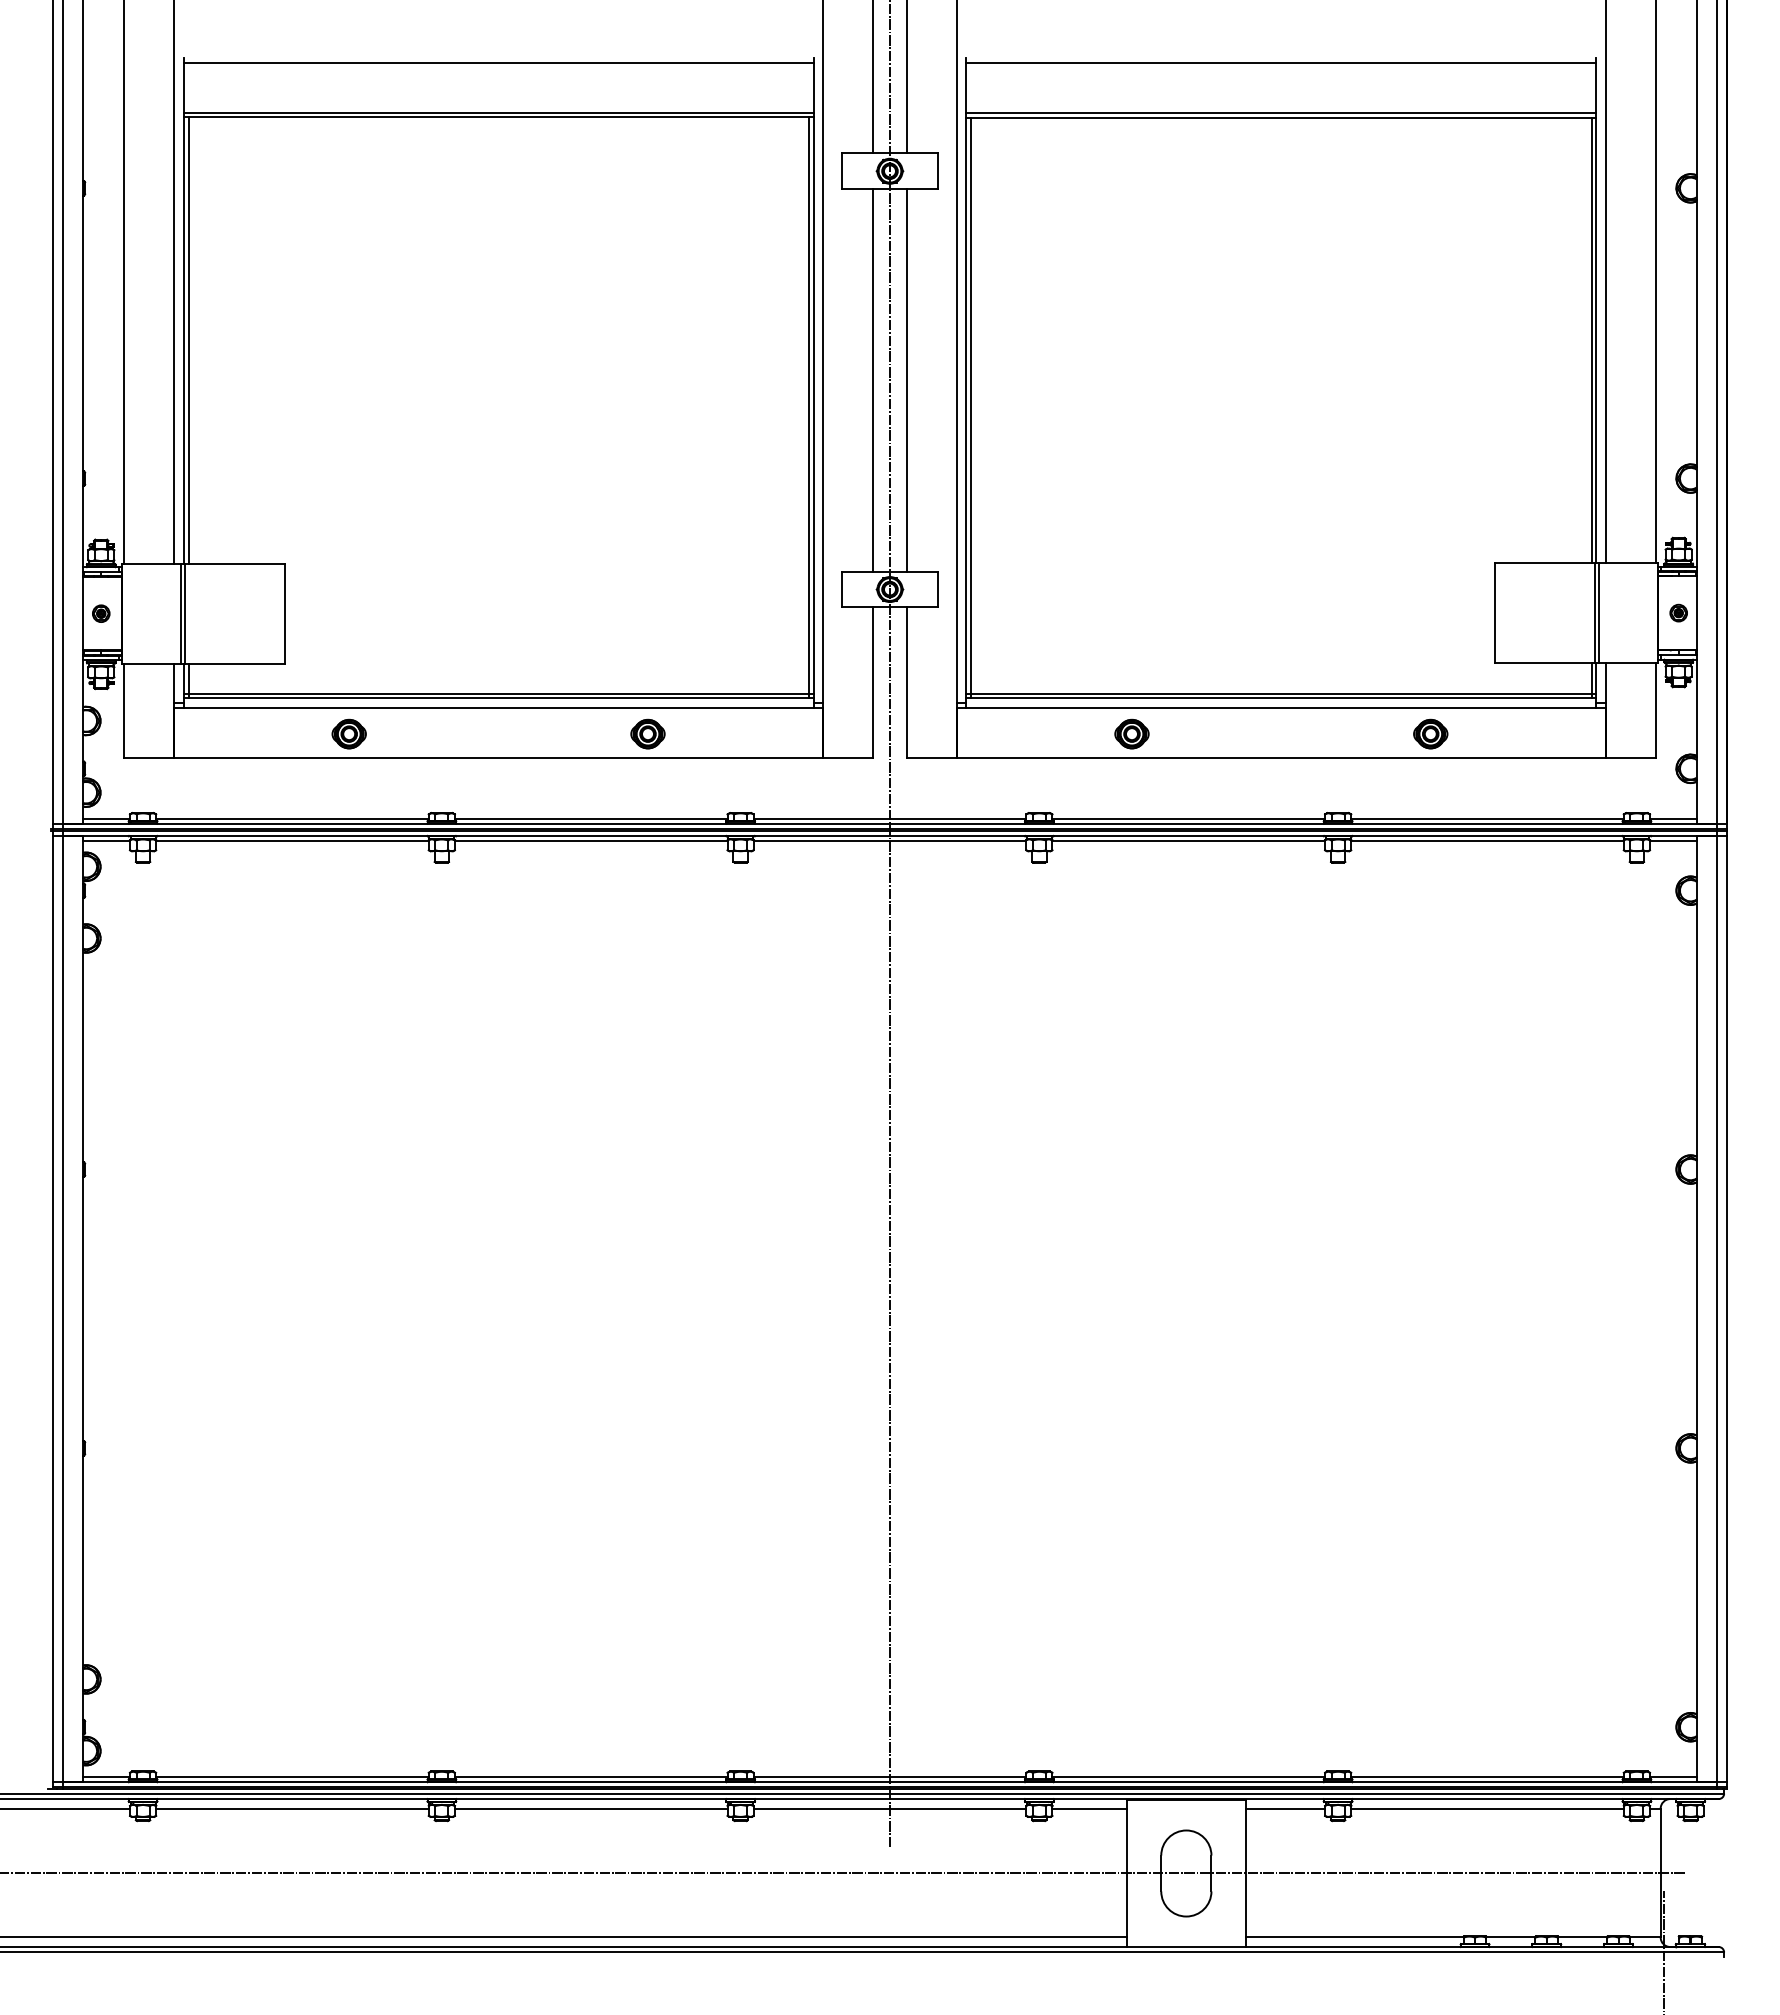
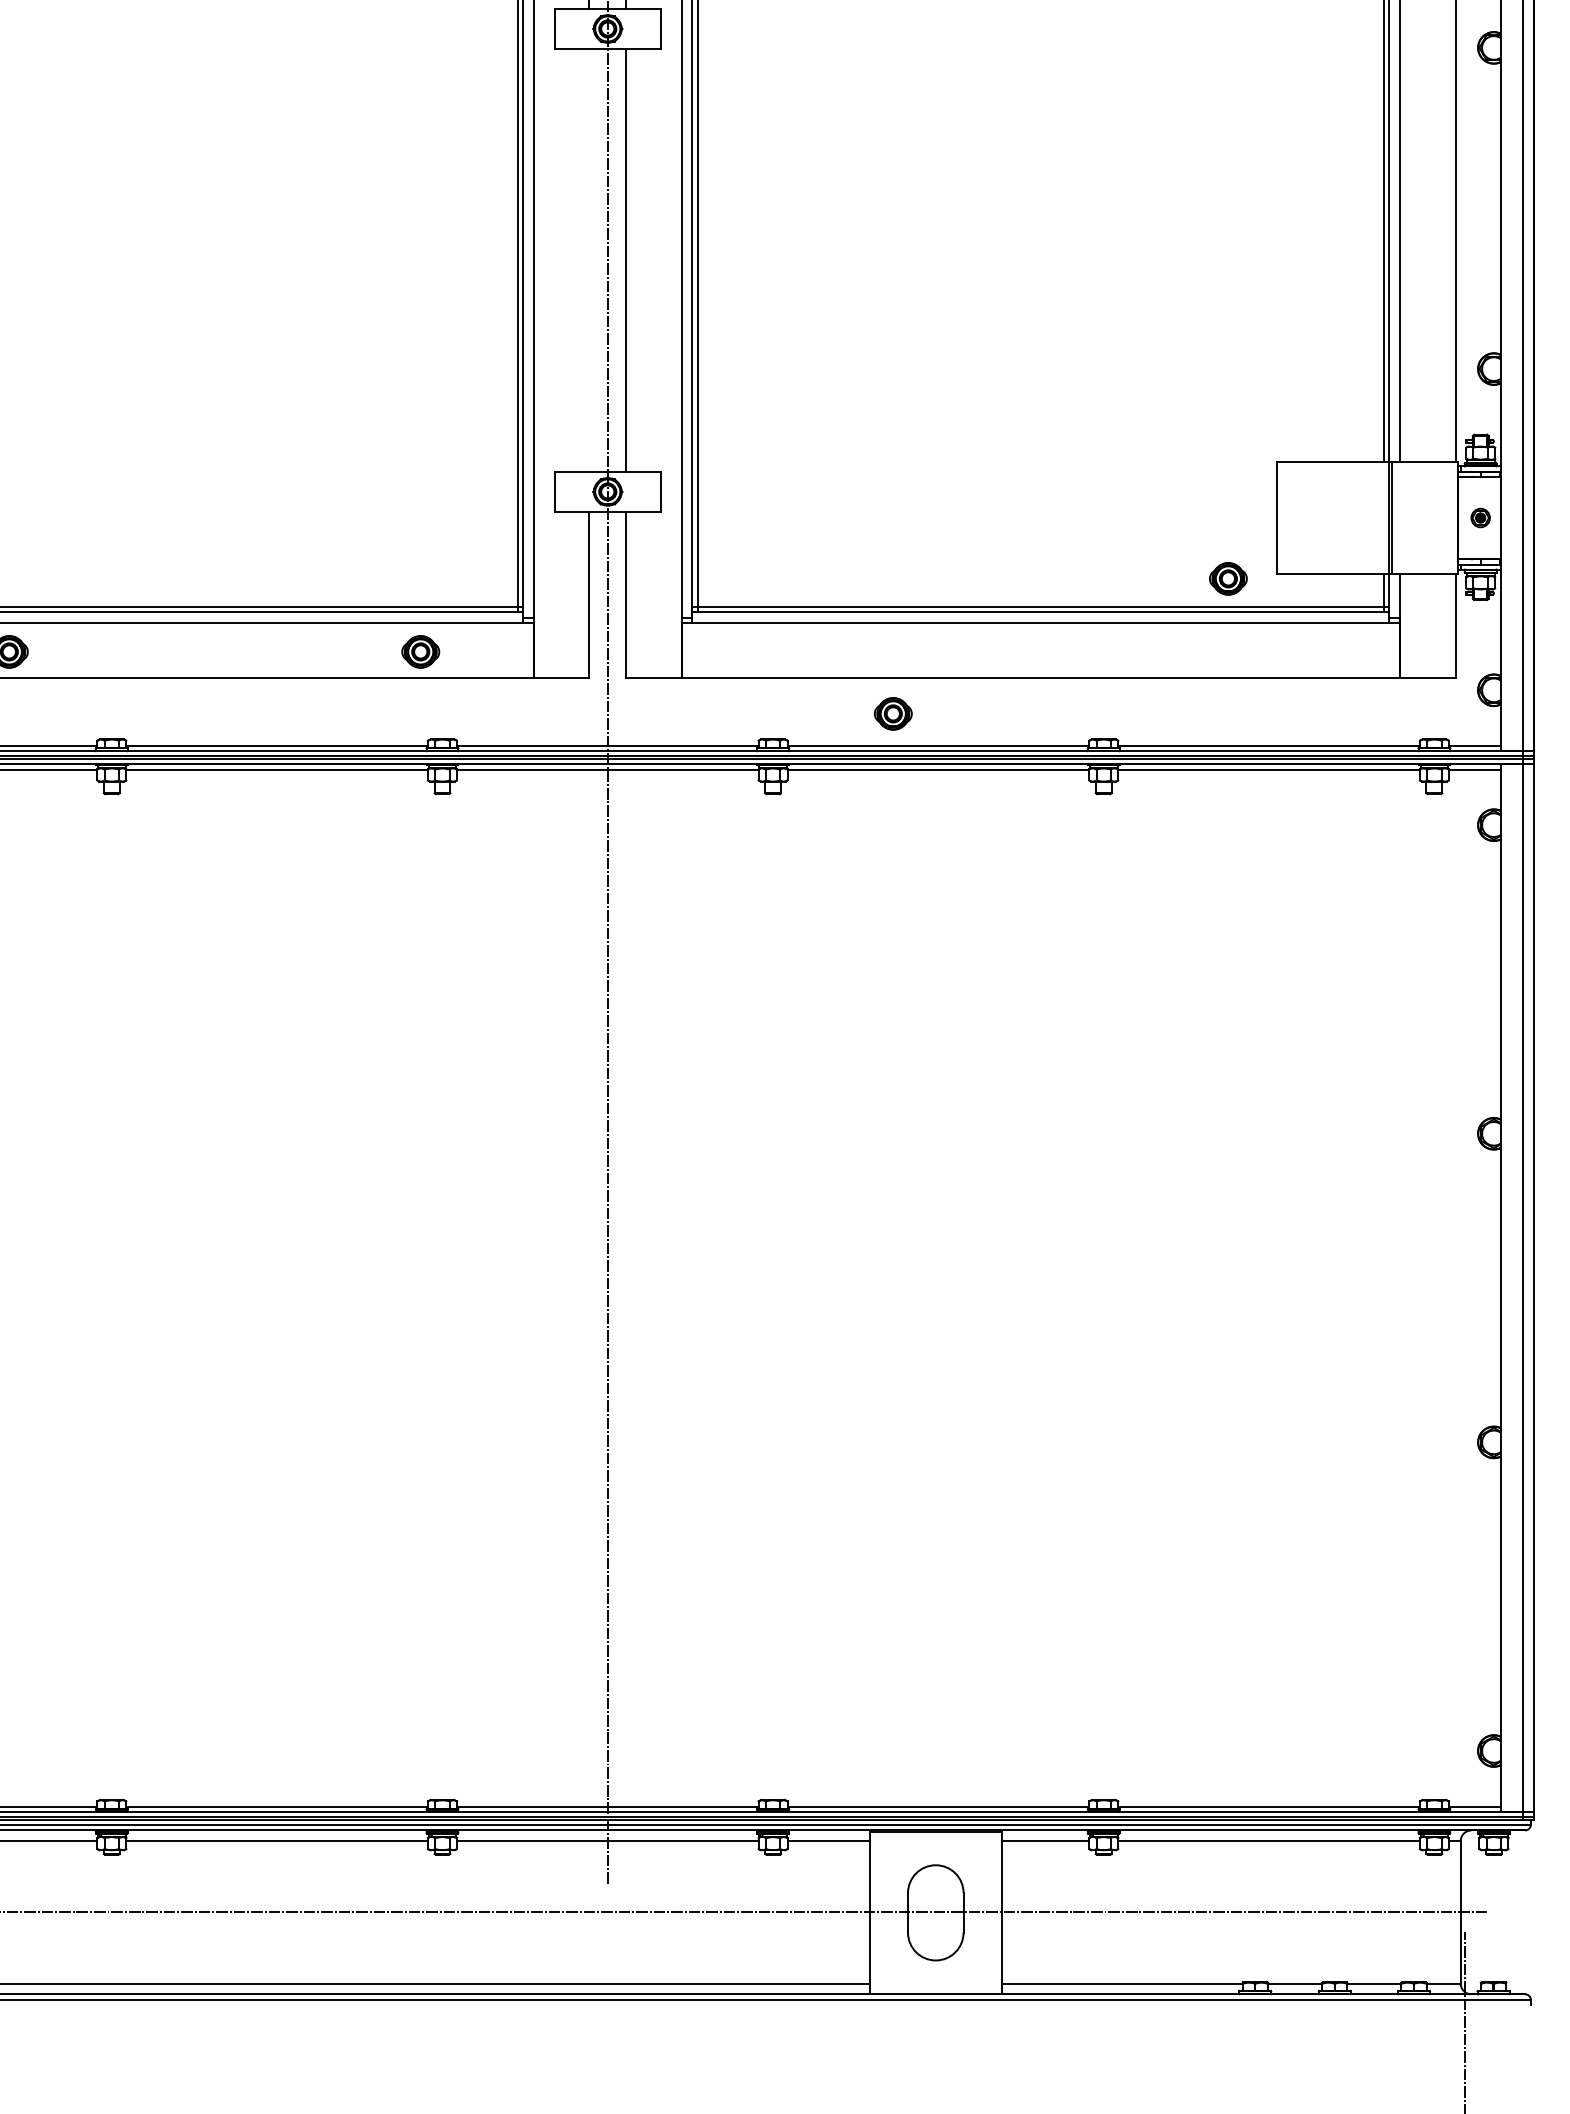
line: (873, 380) -> (589, 260), removed
part: (647, 733) -> (420, 651), moved
part: (1131, 733) -> (892, 713), moved
part: (1430, 733) -> (1228, 578), moved

